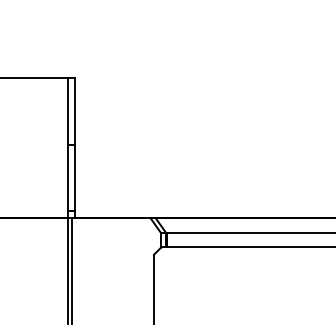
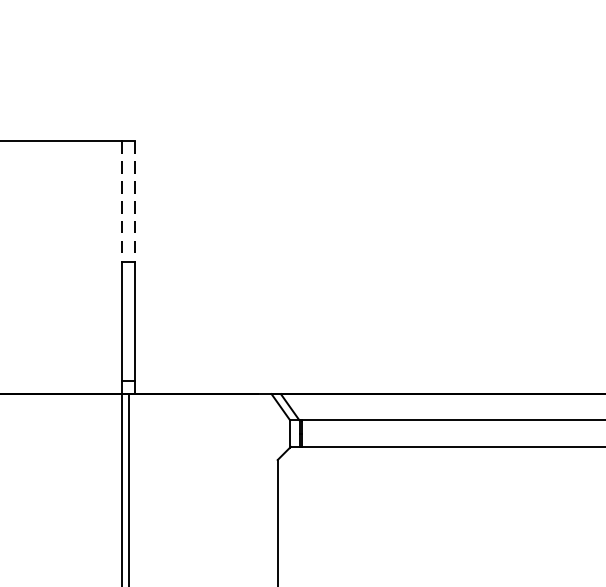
line: (67, 112) -> (121, 203), solid -> dashed
line: (74, 112) -> (134, 203), solid -> dashed

